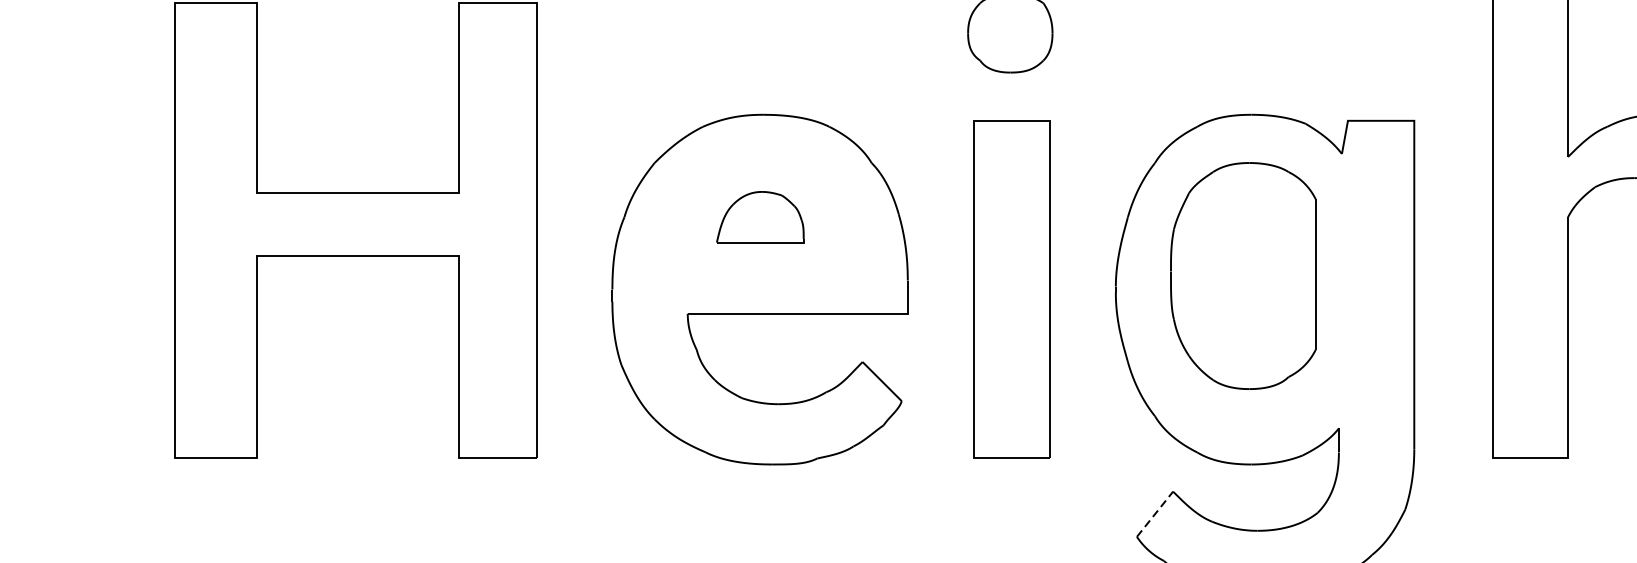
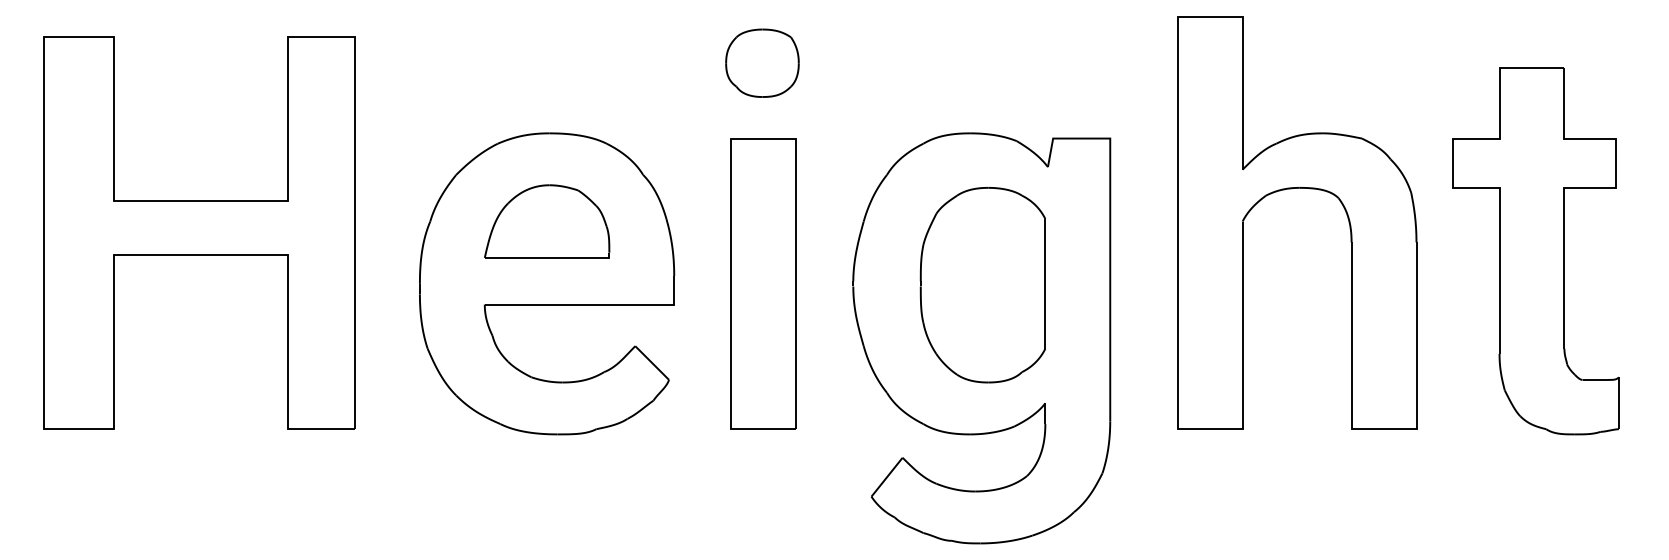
part: (760, 217) -> (547, 221), size x1.67
part: (1242, 276) -> (982, 285), moved
line: (1155, 514) -> (887, 477), dashed -> solid

